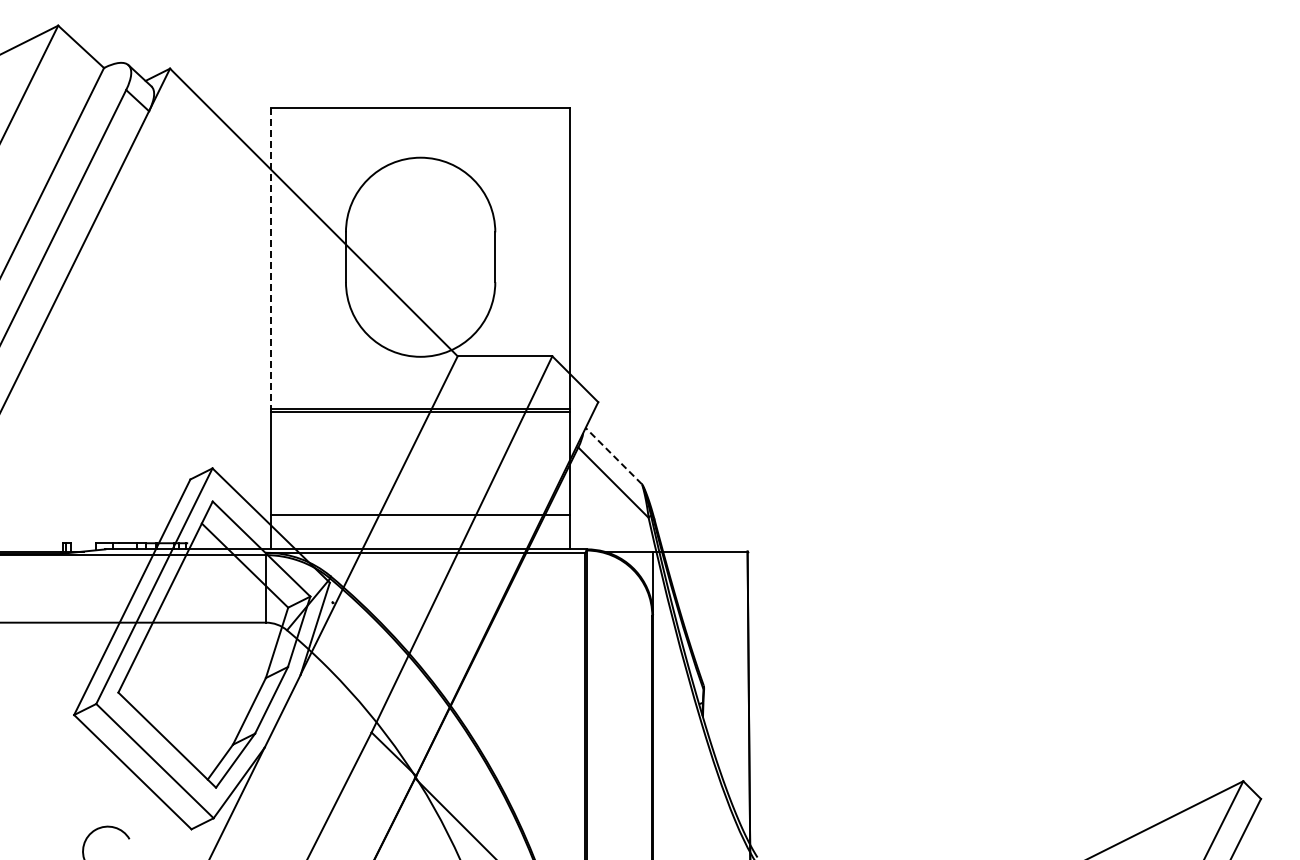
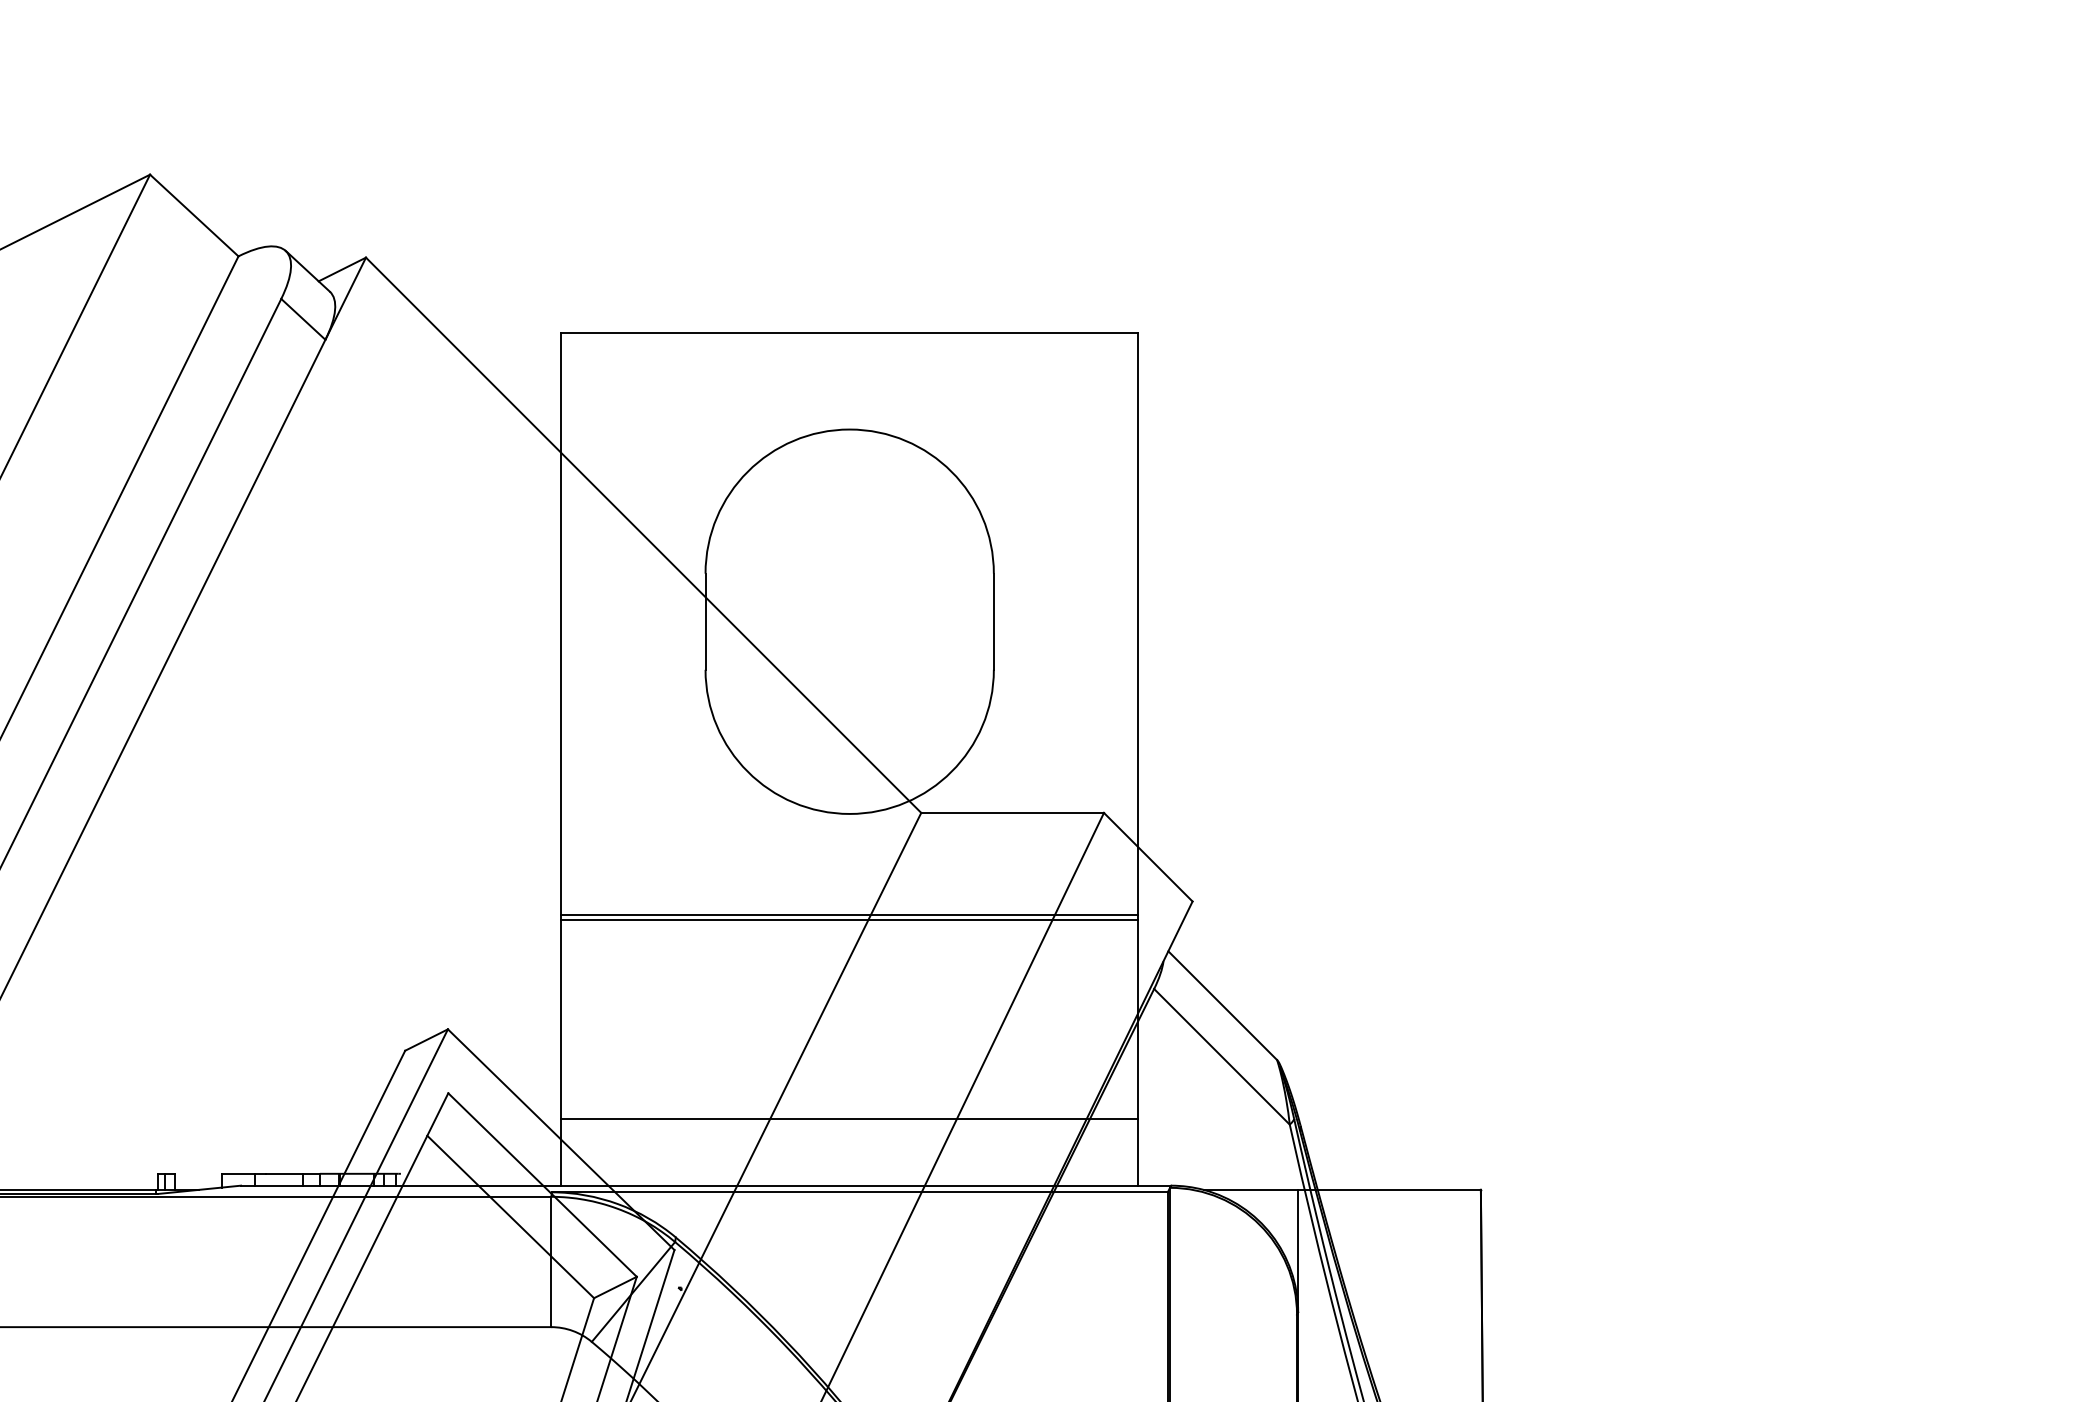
line: (271, 258) -> (561, 624), dashed -> solid
line: (613, 456) -> (1222, 1006), dashed -> solid

